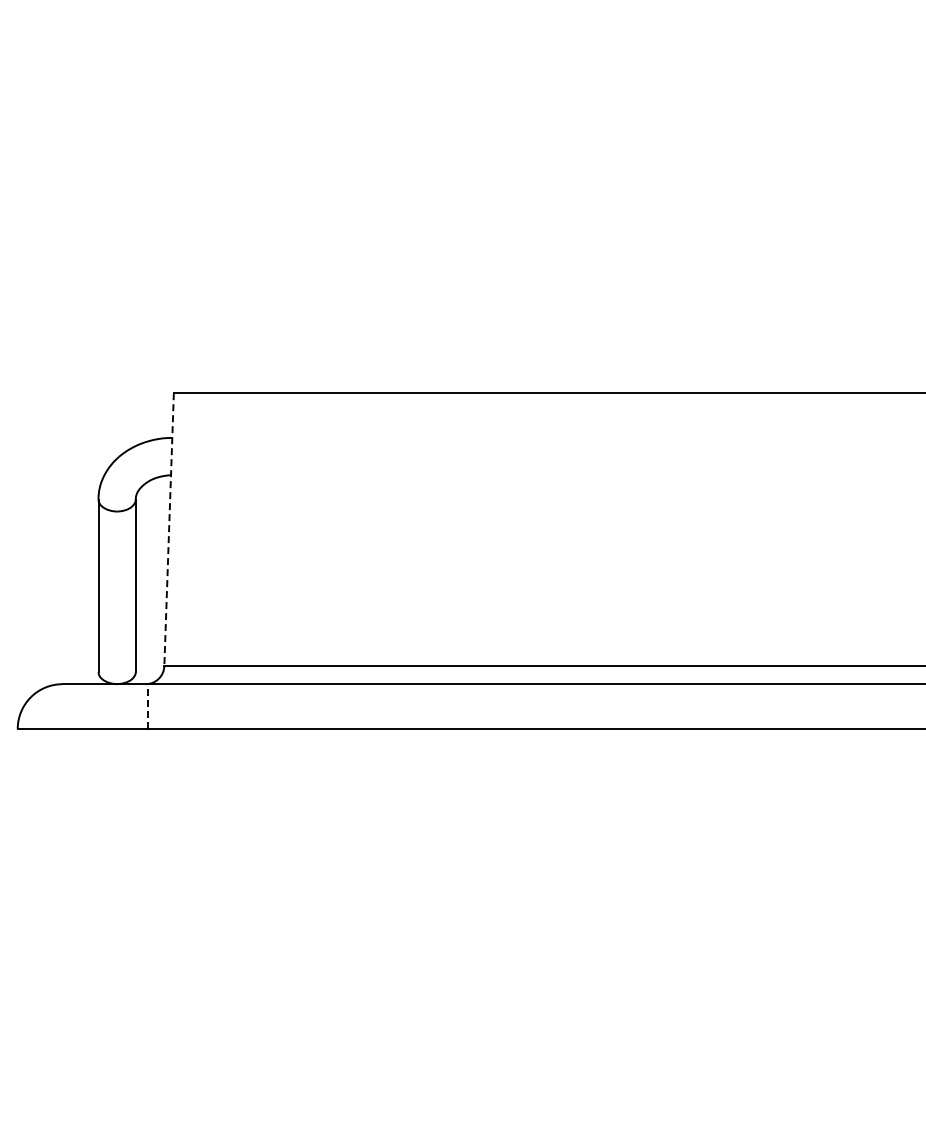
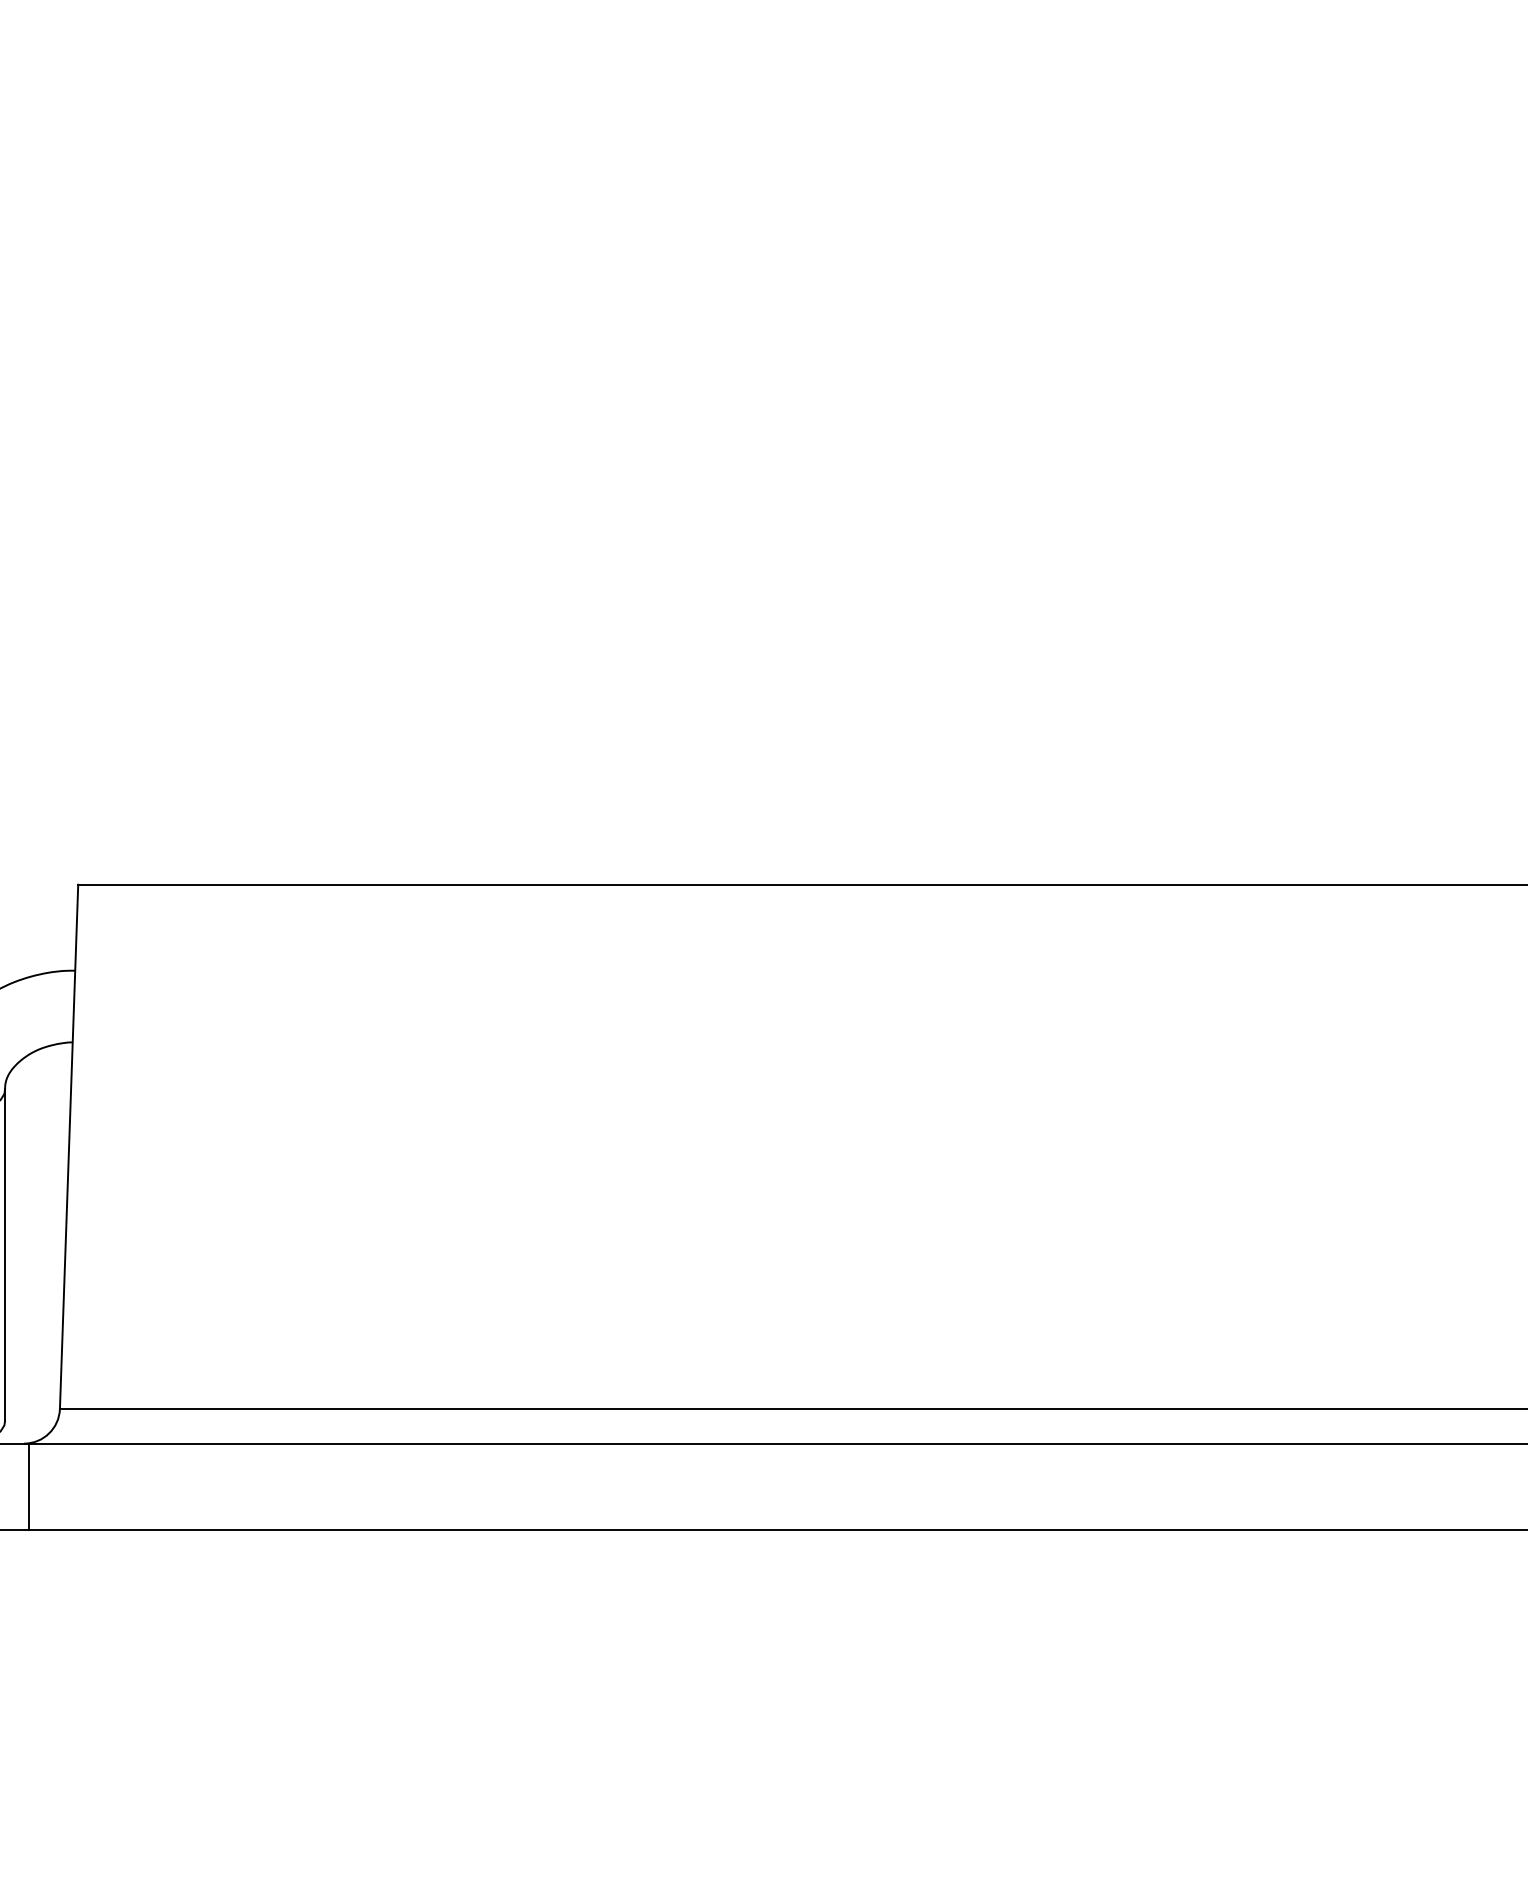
line: (169, 529) -> (69, 1146), dashed -> solid
line: (148, 706) -> (29, 1486), dashed -> solid

